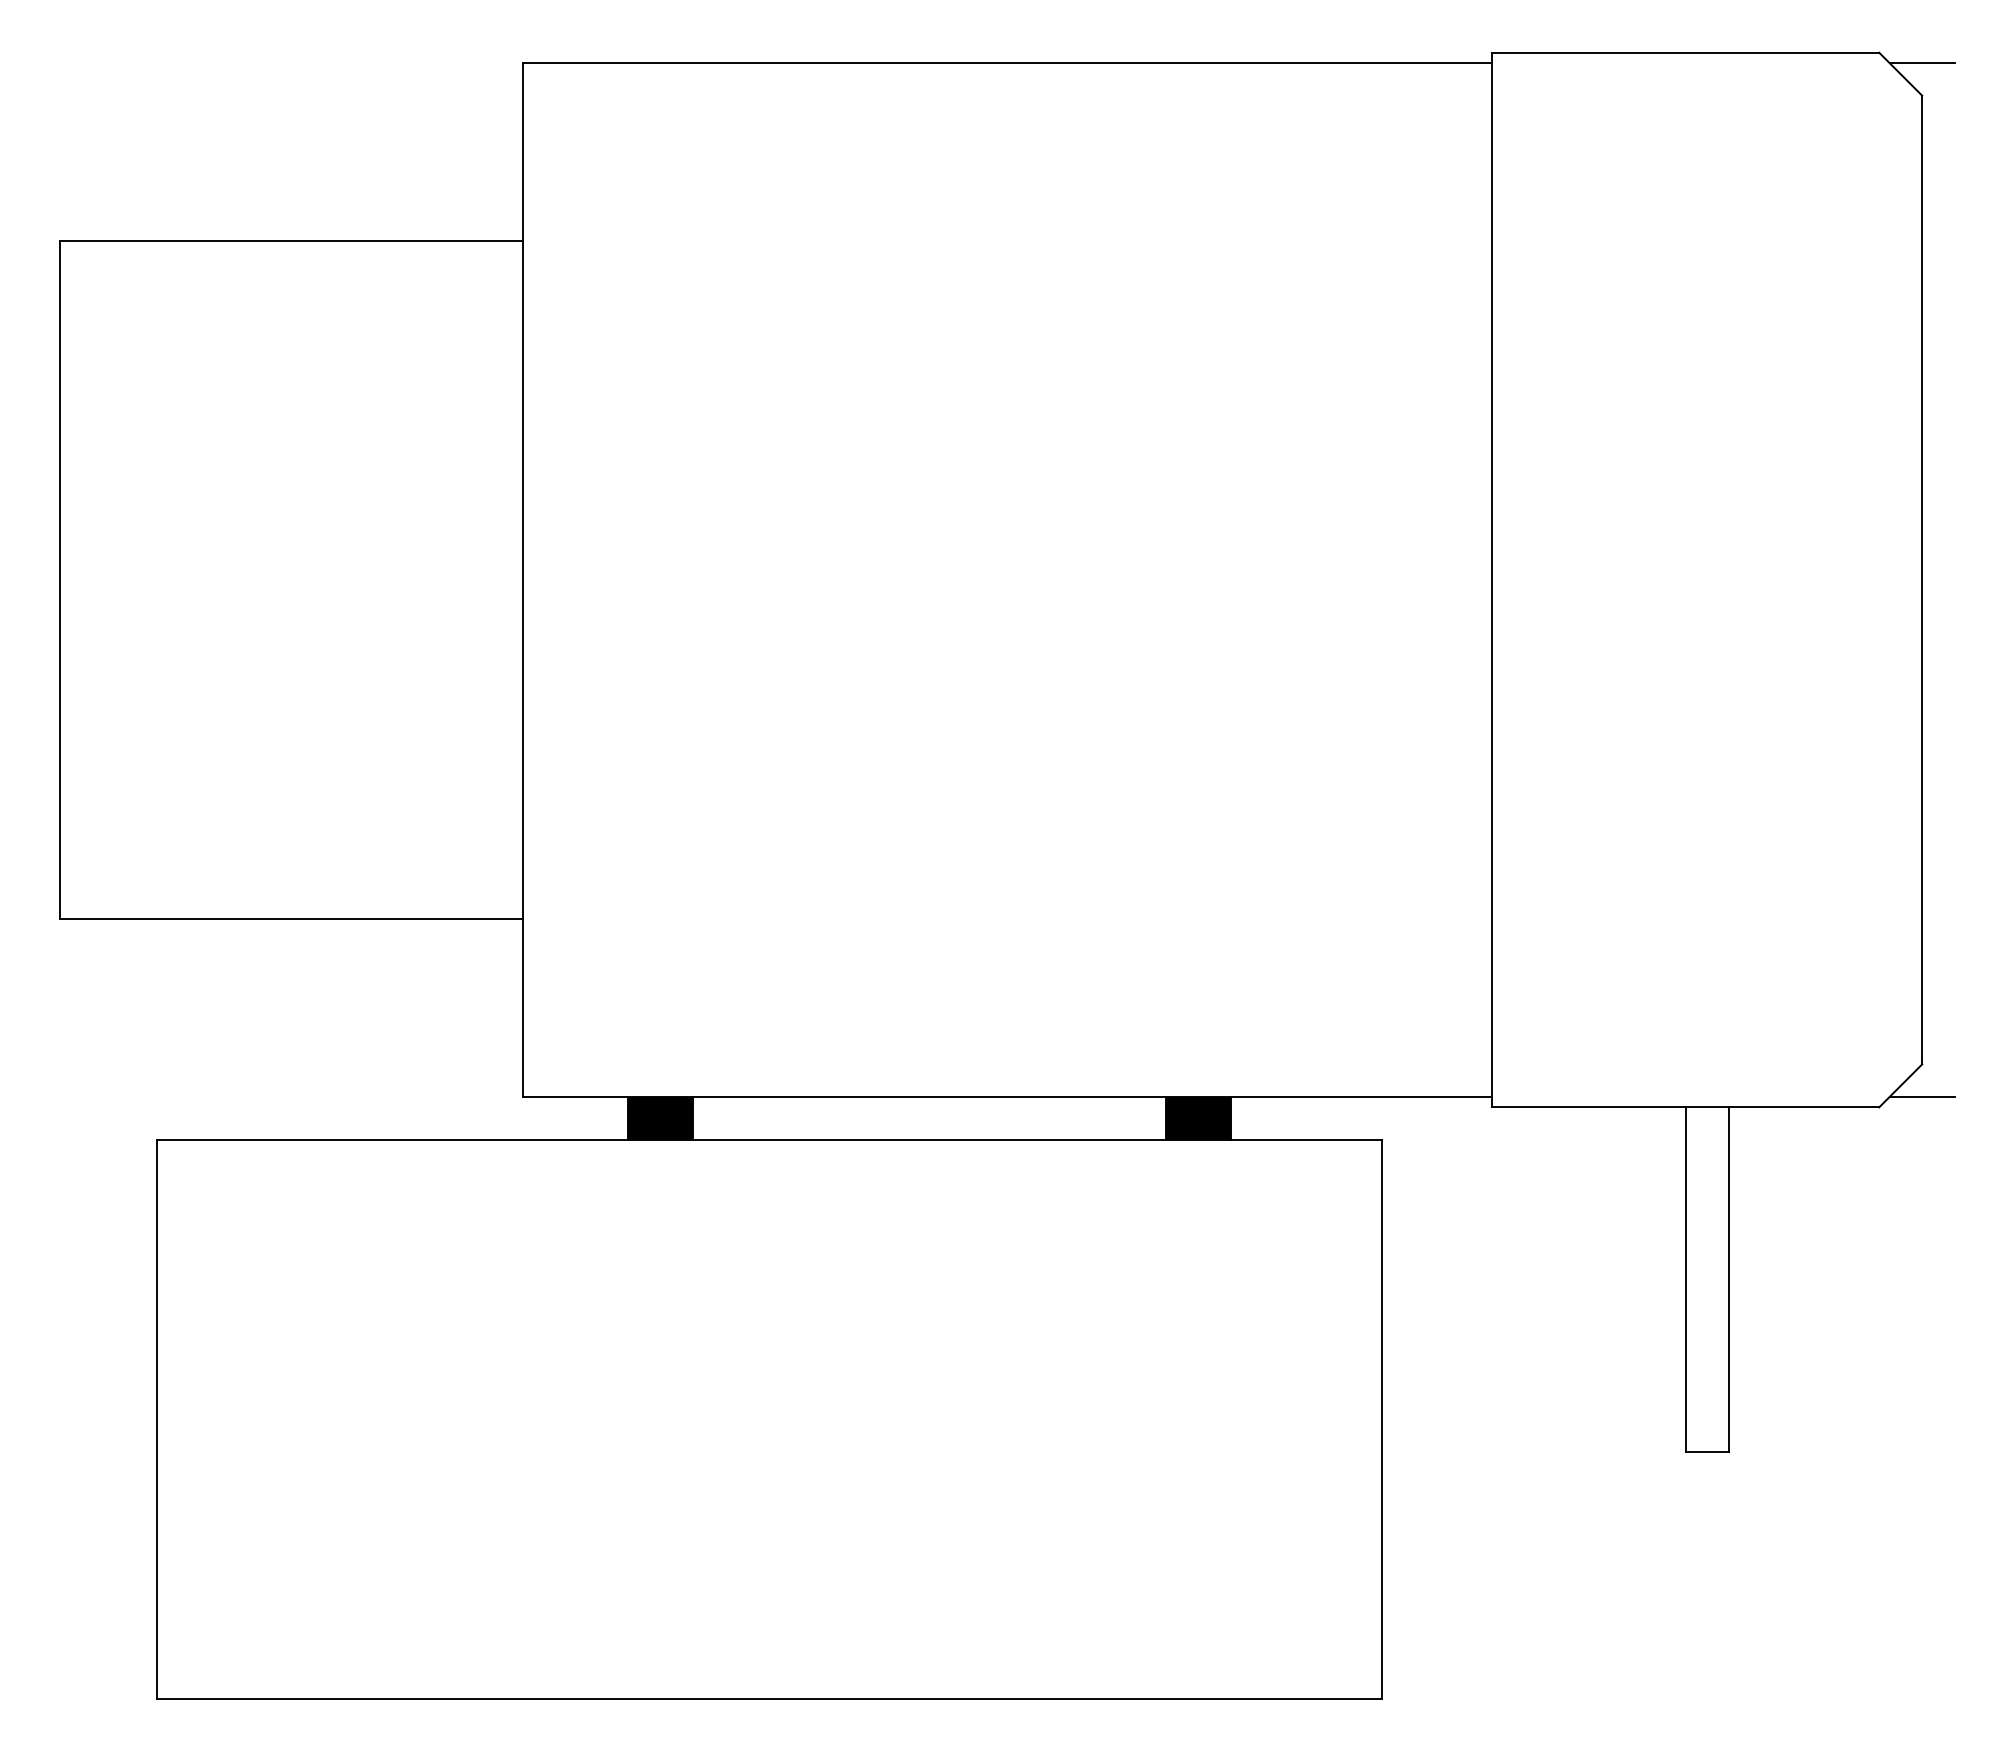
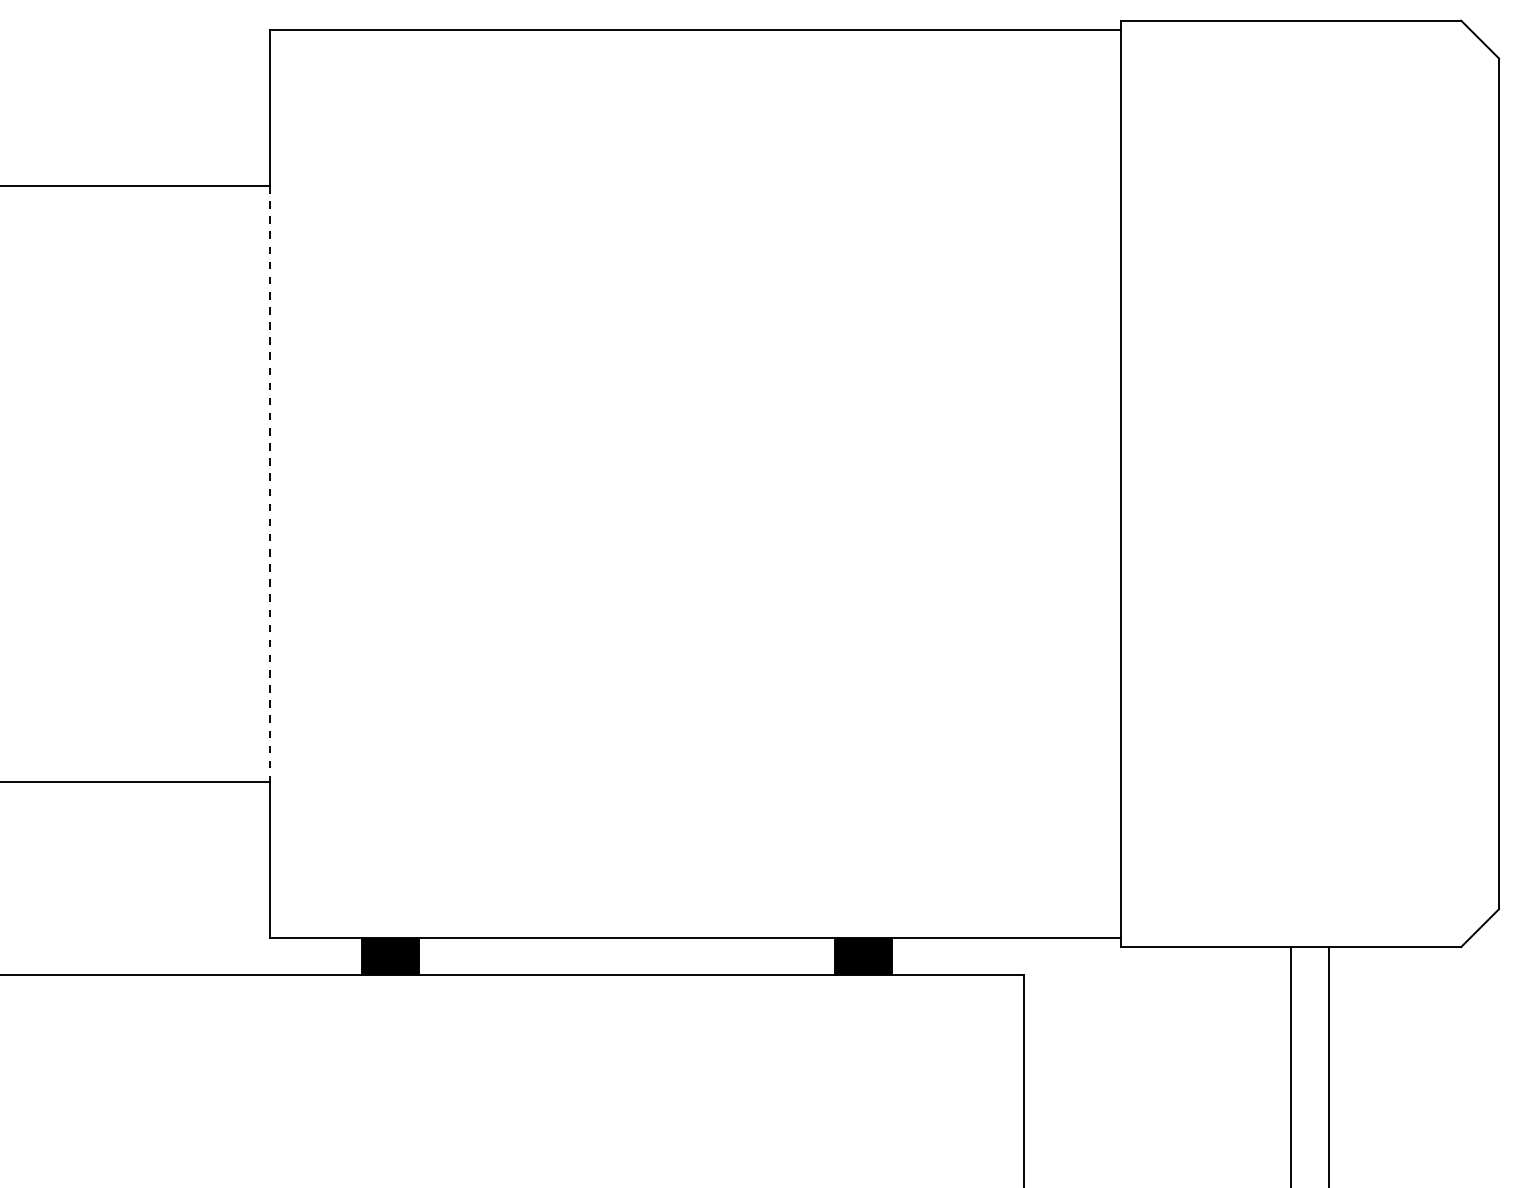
line: (1921, 63) -> (1498, 30), removed
line: (523, 580) -> (270, 484), solid -> dashed
line: (1921, 1096) -> (1498, 937), removed

